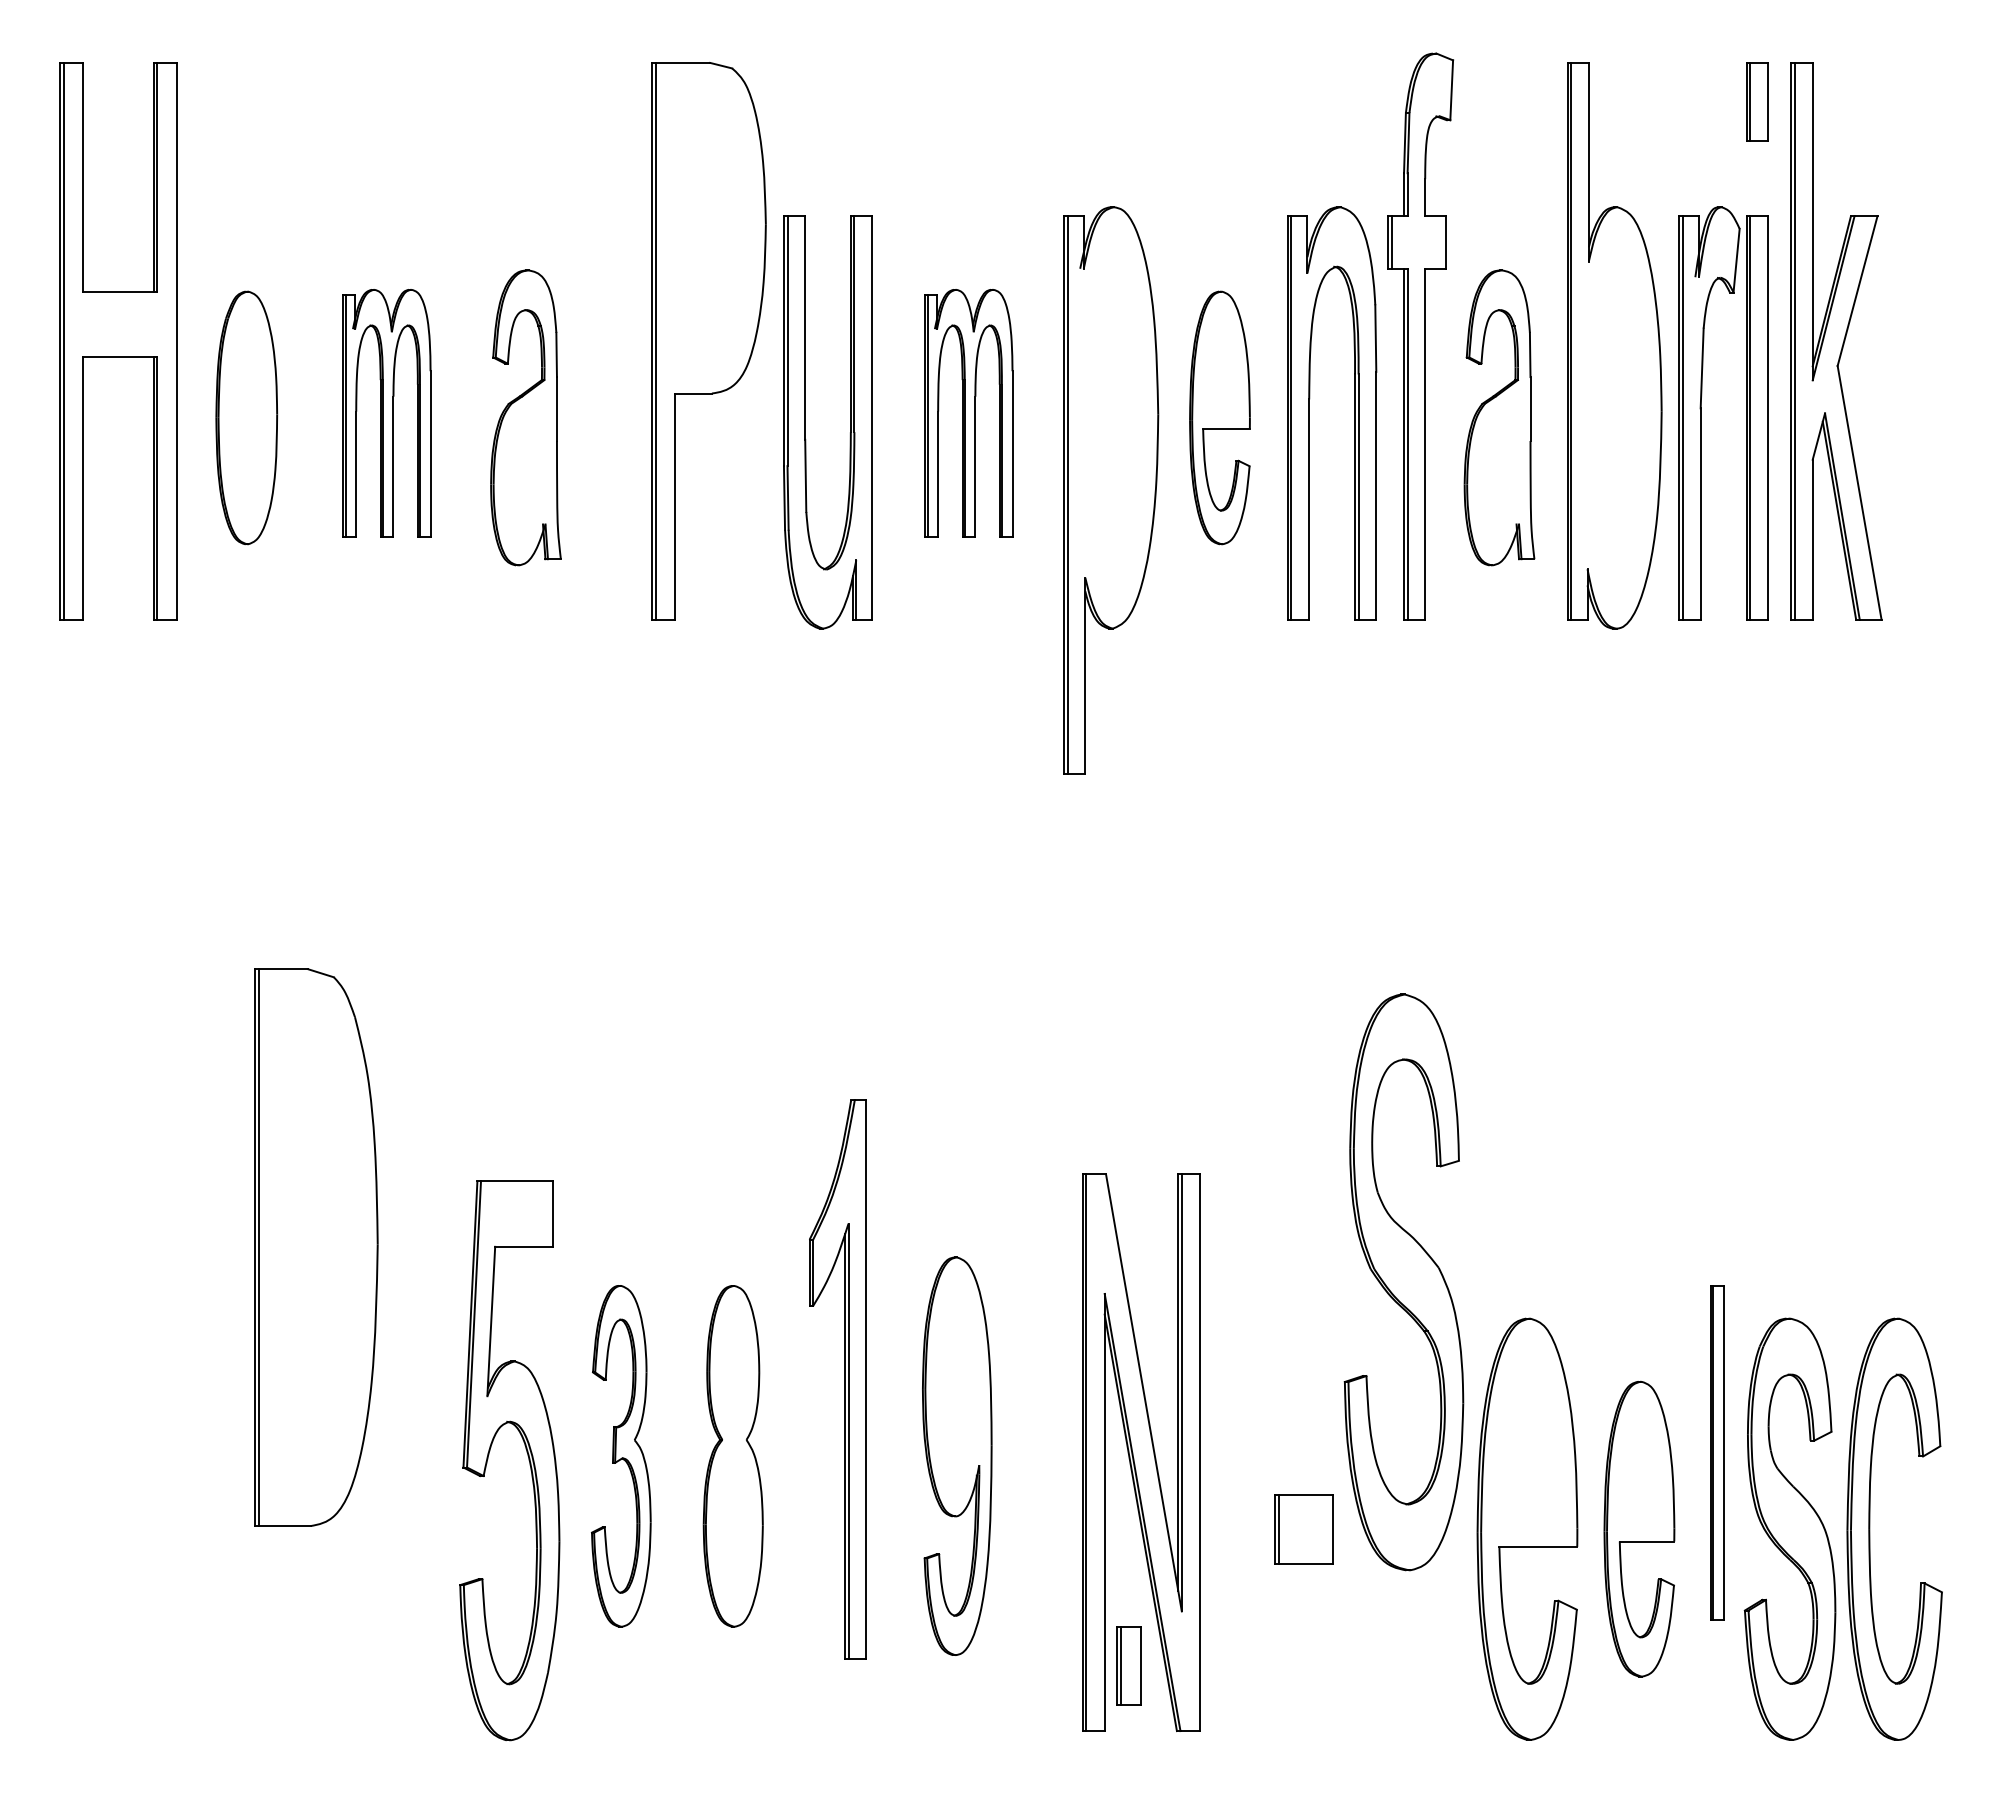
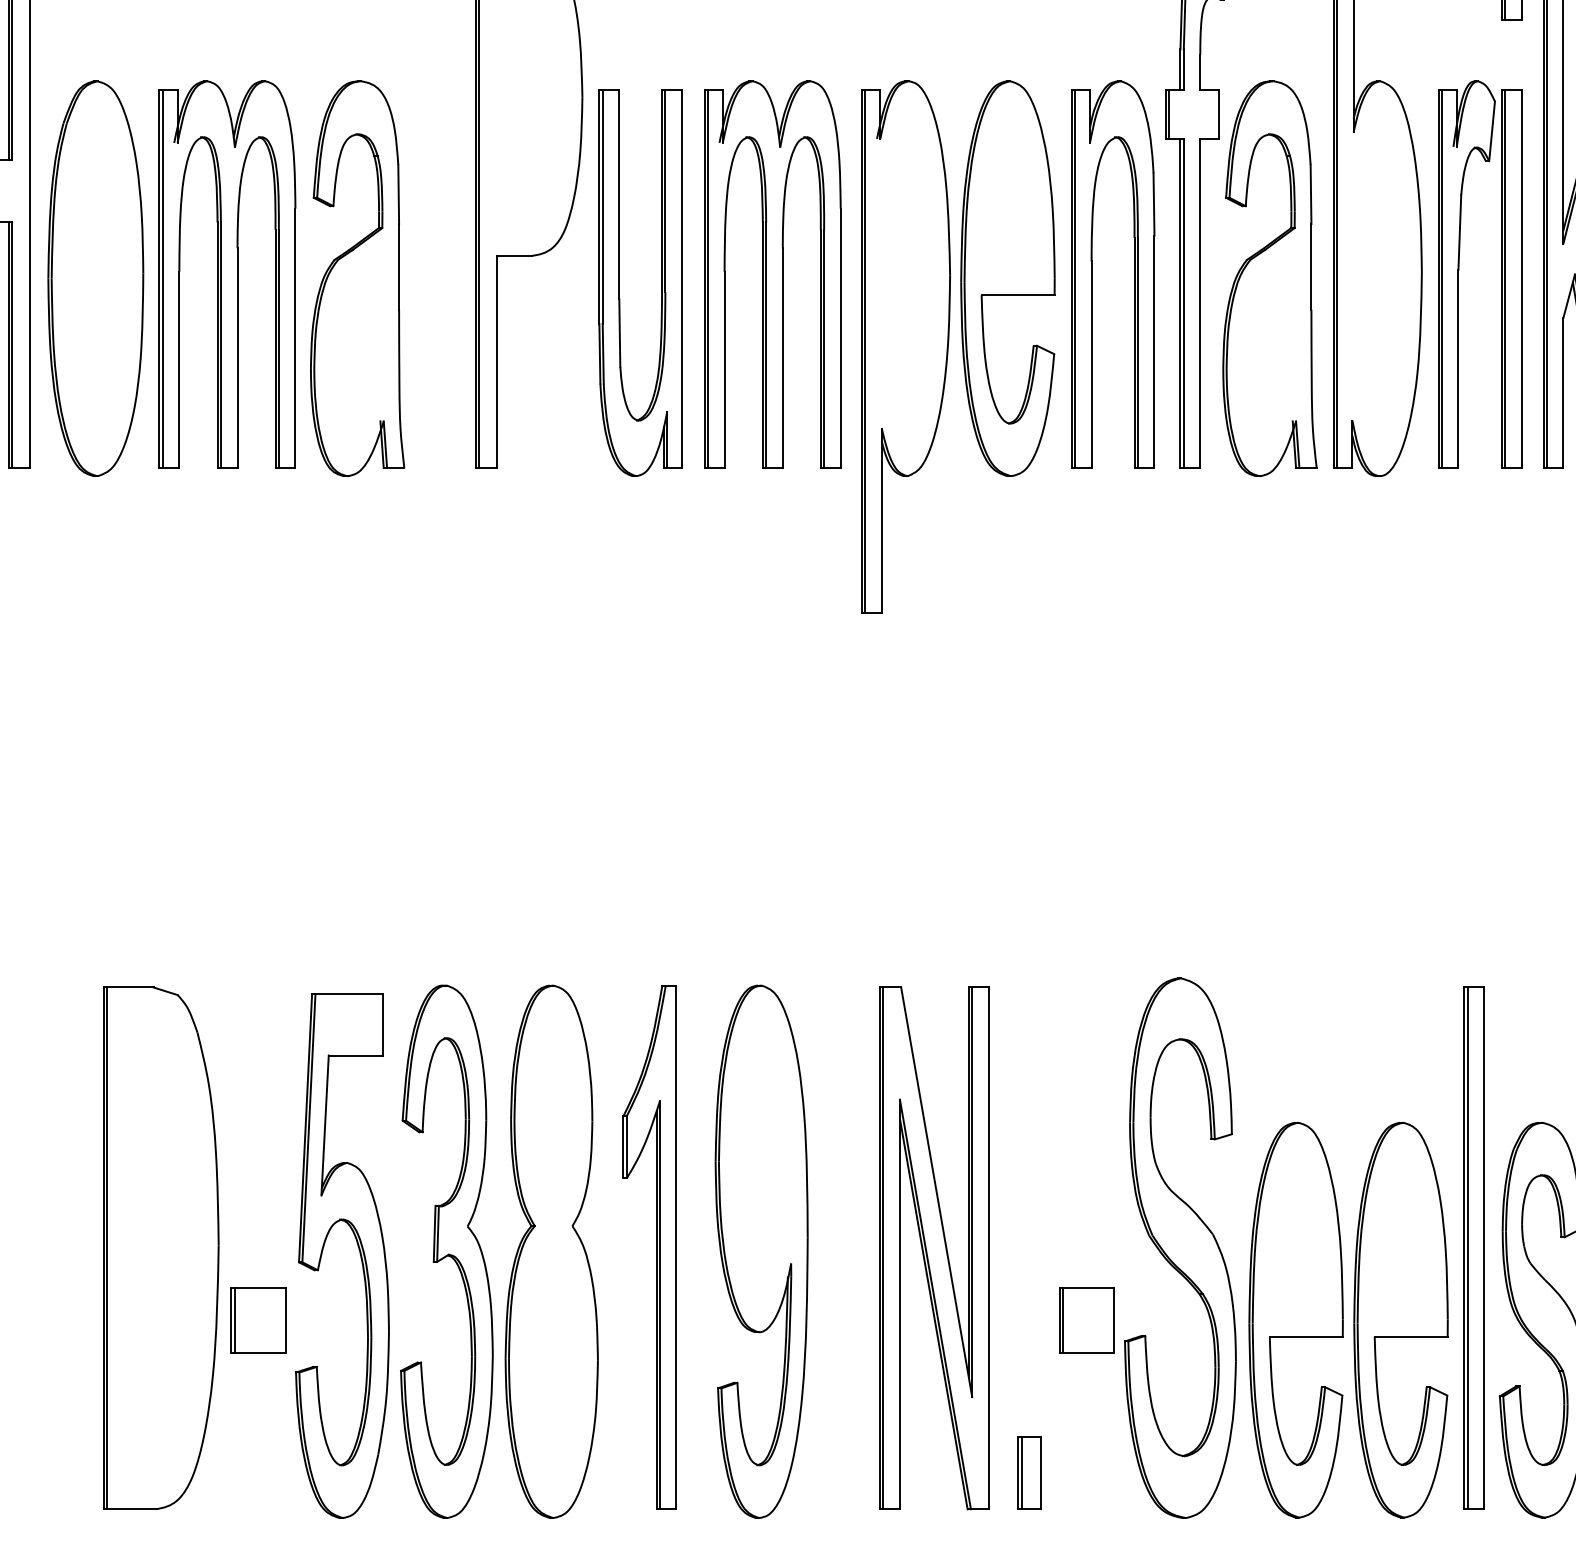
part: (386, 413) -> (226, 274), size x1.67
part: (968, 413) -> (772, 274), size x1.67
part: (246, 417) -> (95, 278), size x1.67
part: (525, 417) -> (357, 278), size x1.43
part: (1219, 417) -> (1007, 278), size x1.67
part: (1499, 417) -> (1269, 278), size x1.43
part: (316, 1247) -> (161, 1248), moved
part: (1403, 1282) -> (1179, 1248), moved
part: (844, 1379) -> (656, 1247), moved
part: (1717, 1452) -> (1474, 1248), size x1.67
part: (621, 1456) -> (447, 1251), size x1.67
part: (733, 1456) -> (552, 1251), size x1.67
part: (957, 1456) -> (762, 1251), size x1.43
part: (1639, 1528) -> (1401, 1319), size x1.43
part: (419, 1529) -> (257, 1320), added
part: (1128, 1665) -> (1029, 1472), moved

